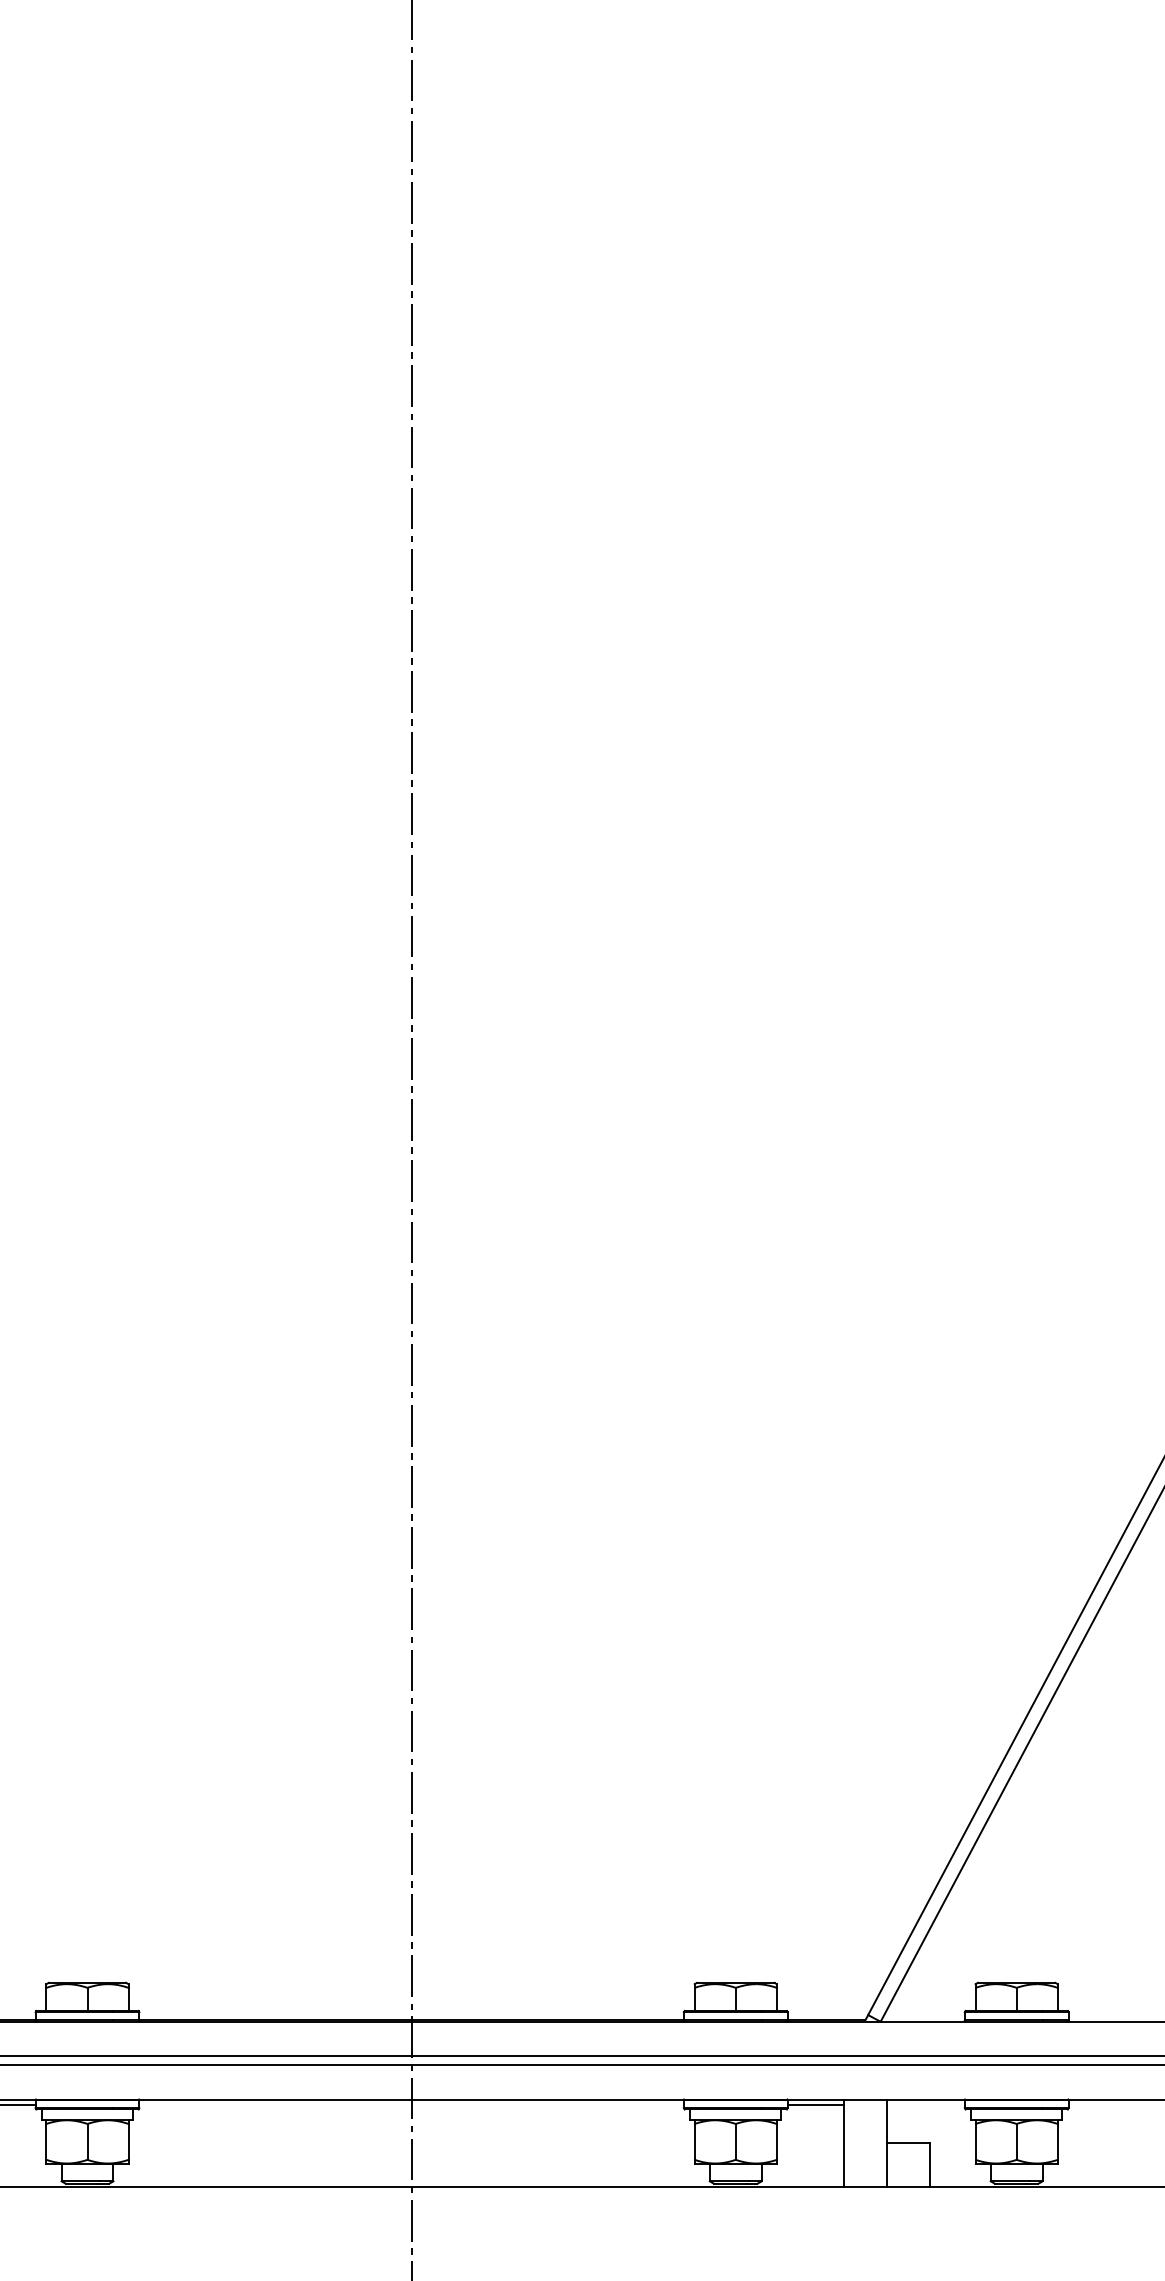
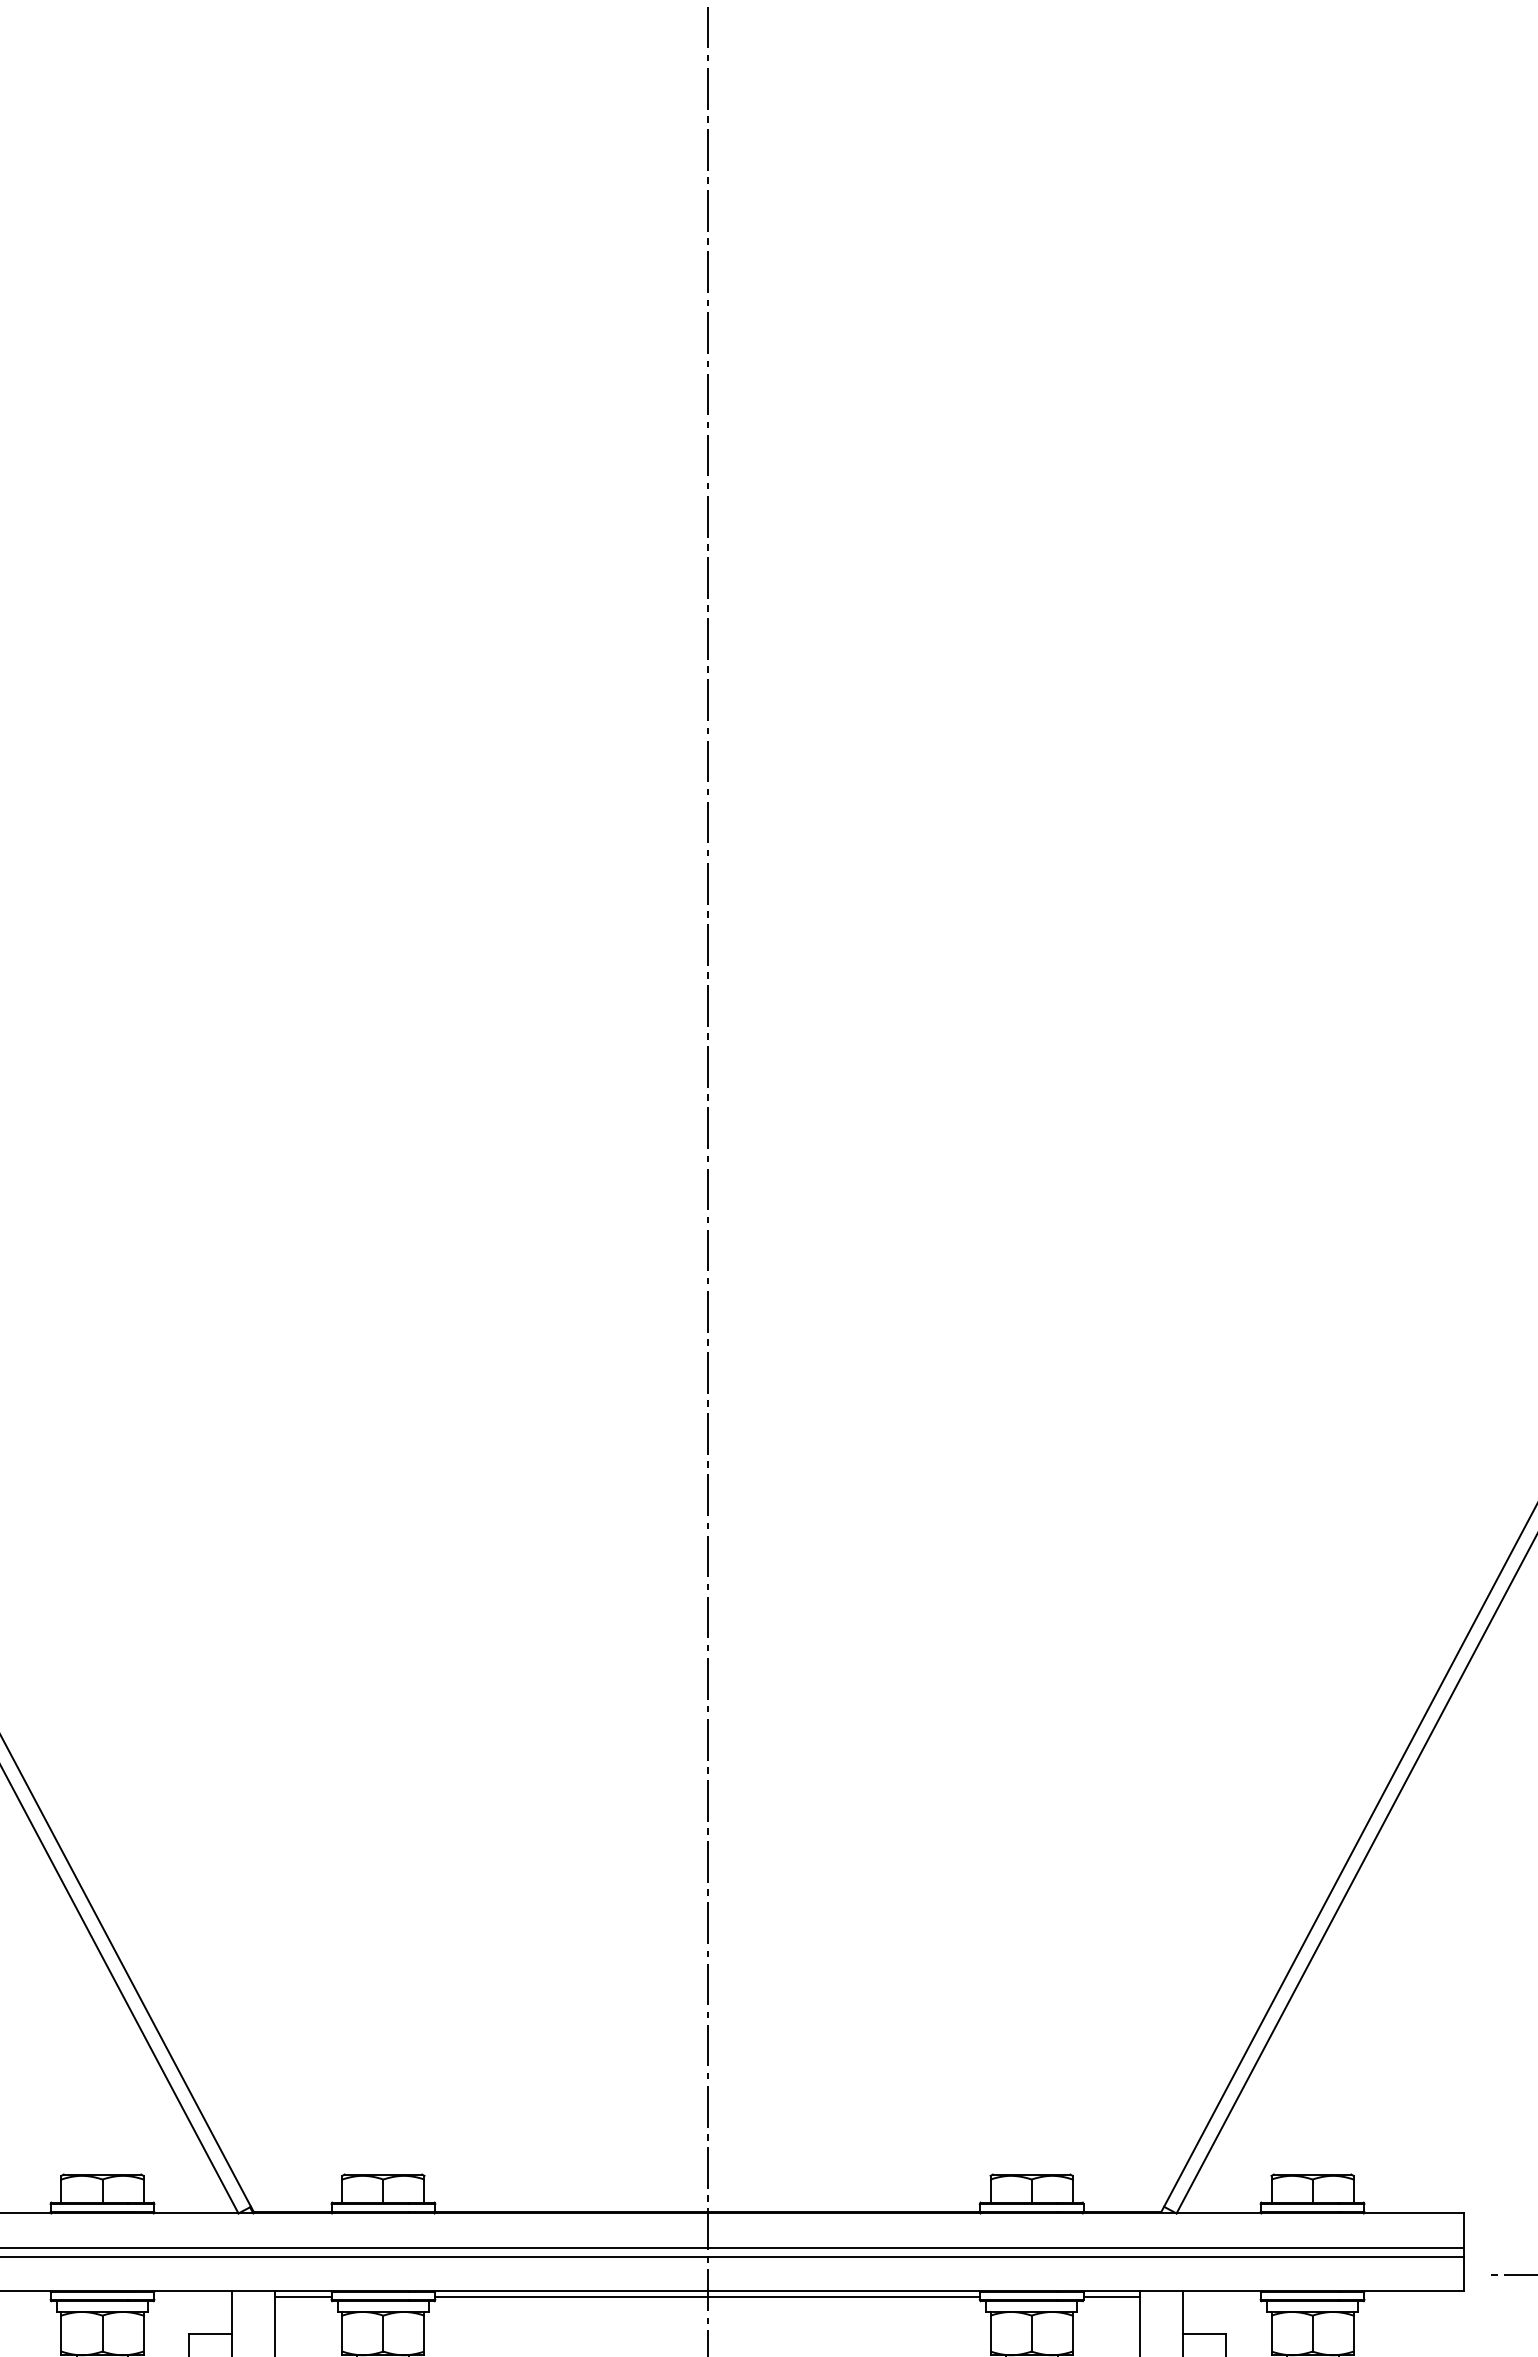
line: (411, 2104) -> (707, 2296), added

